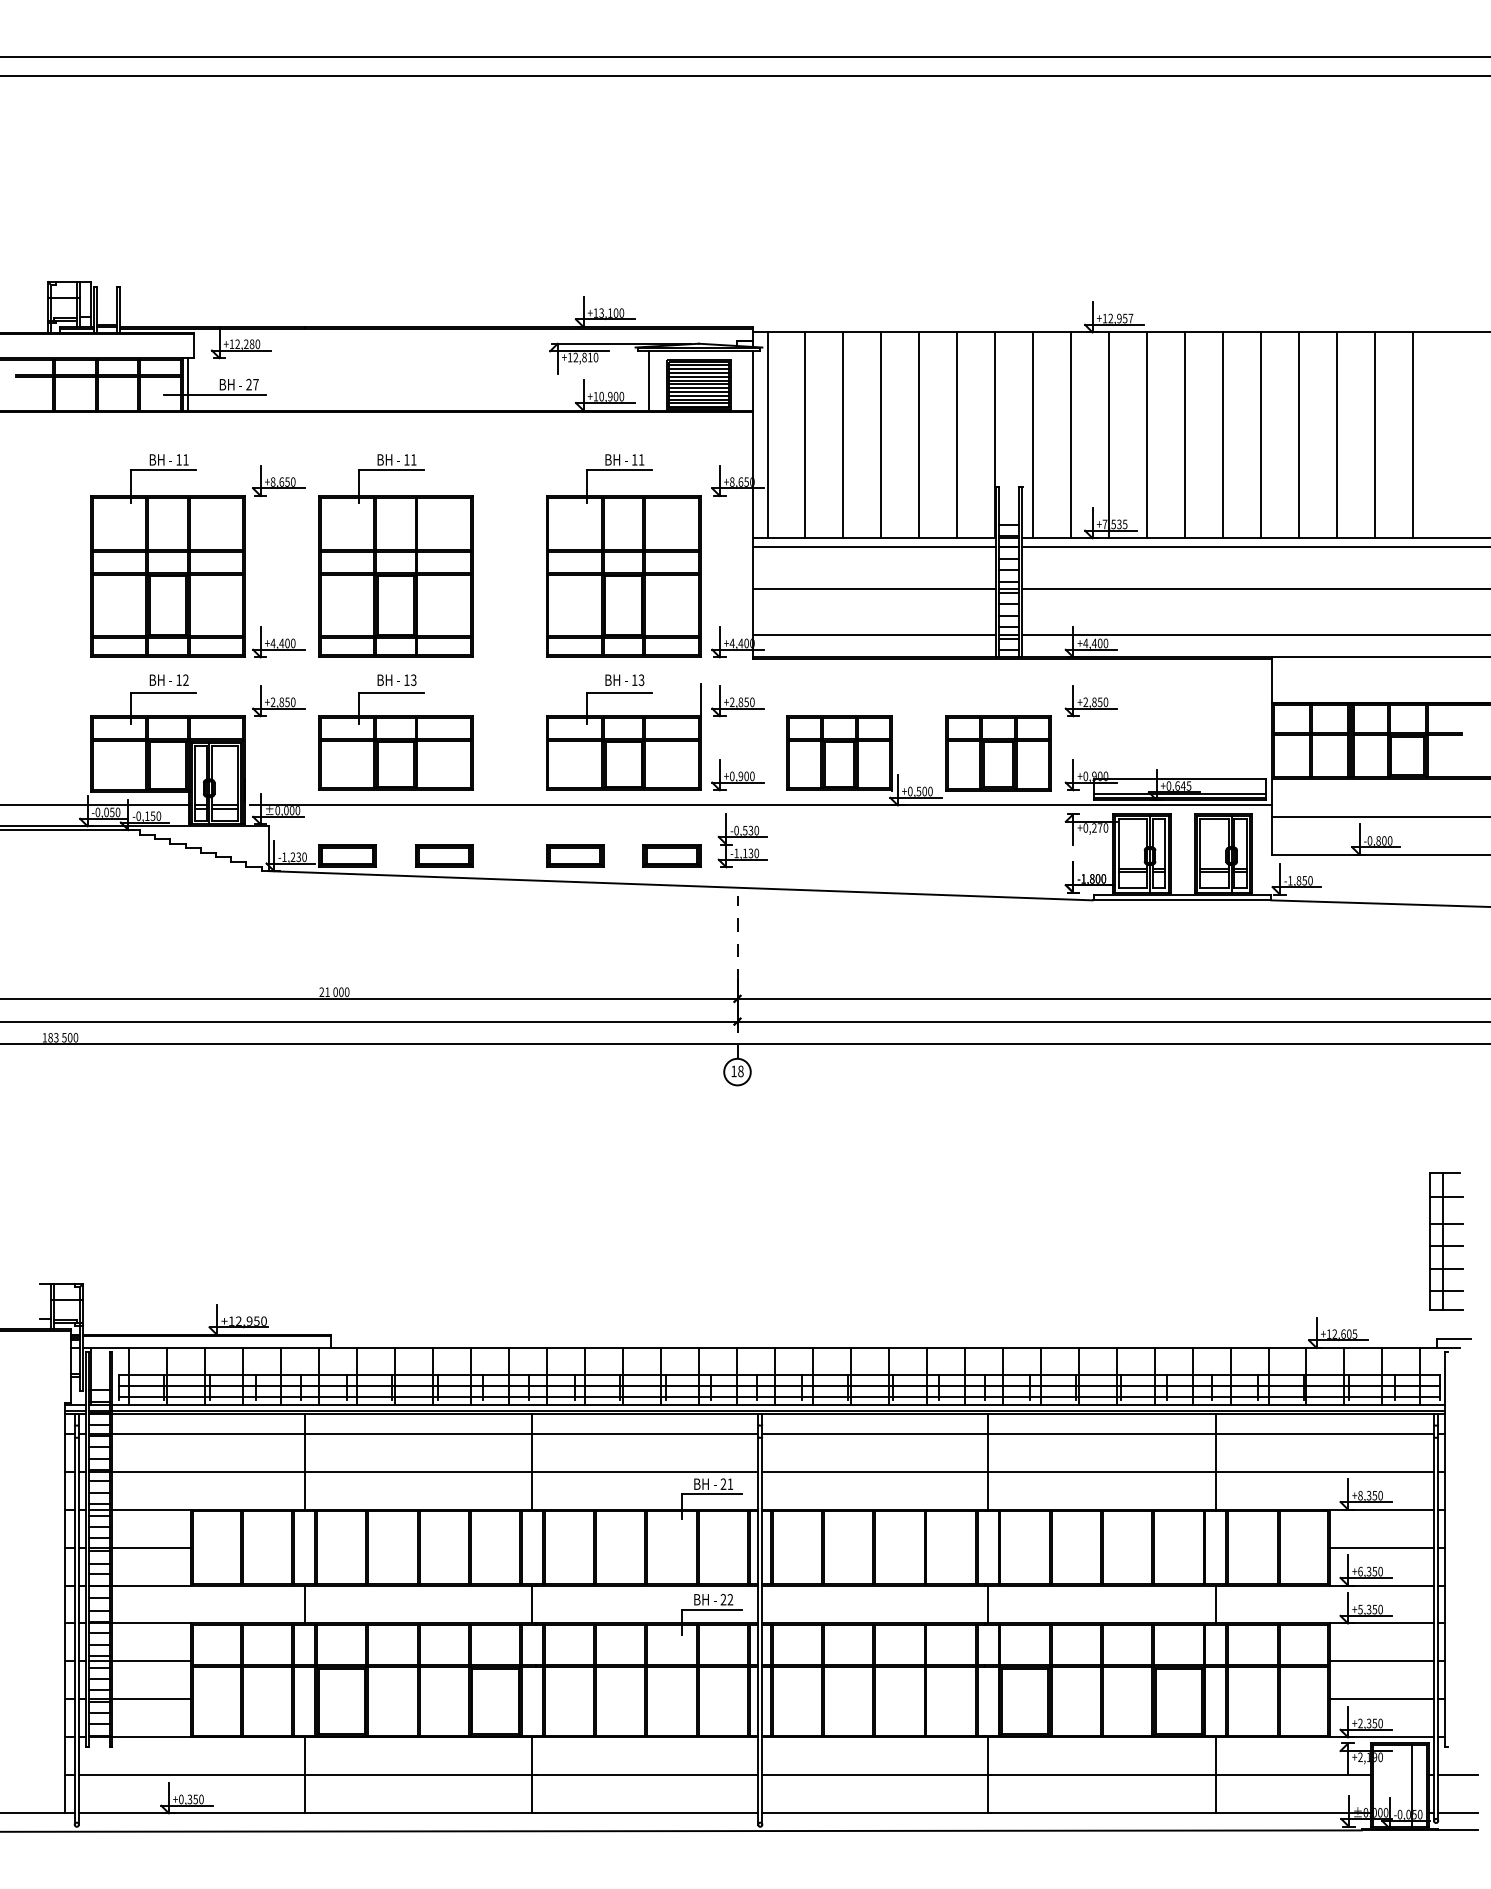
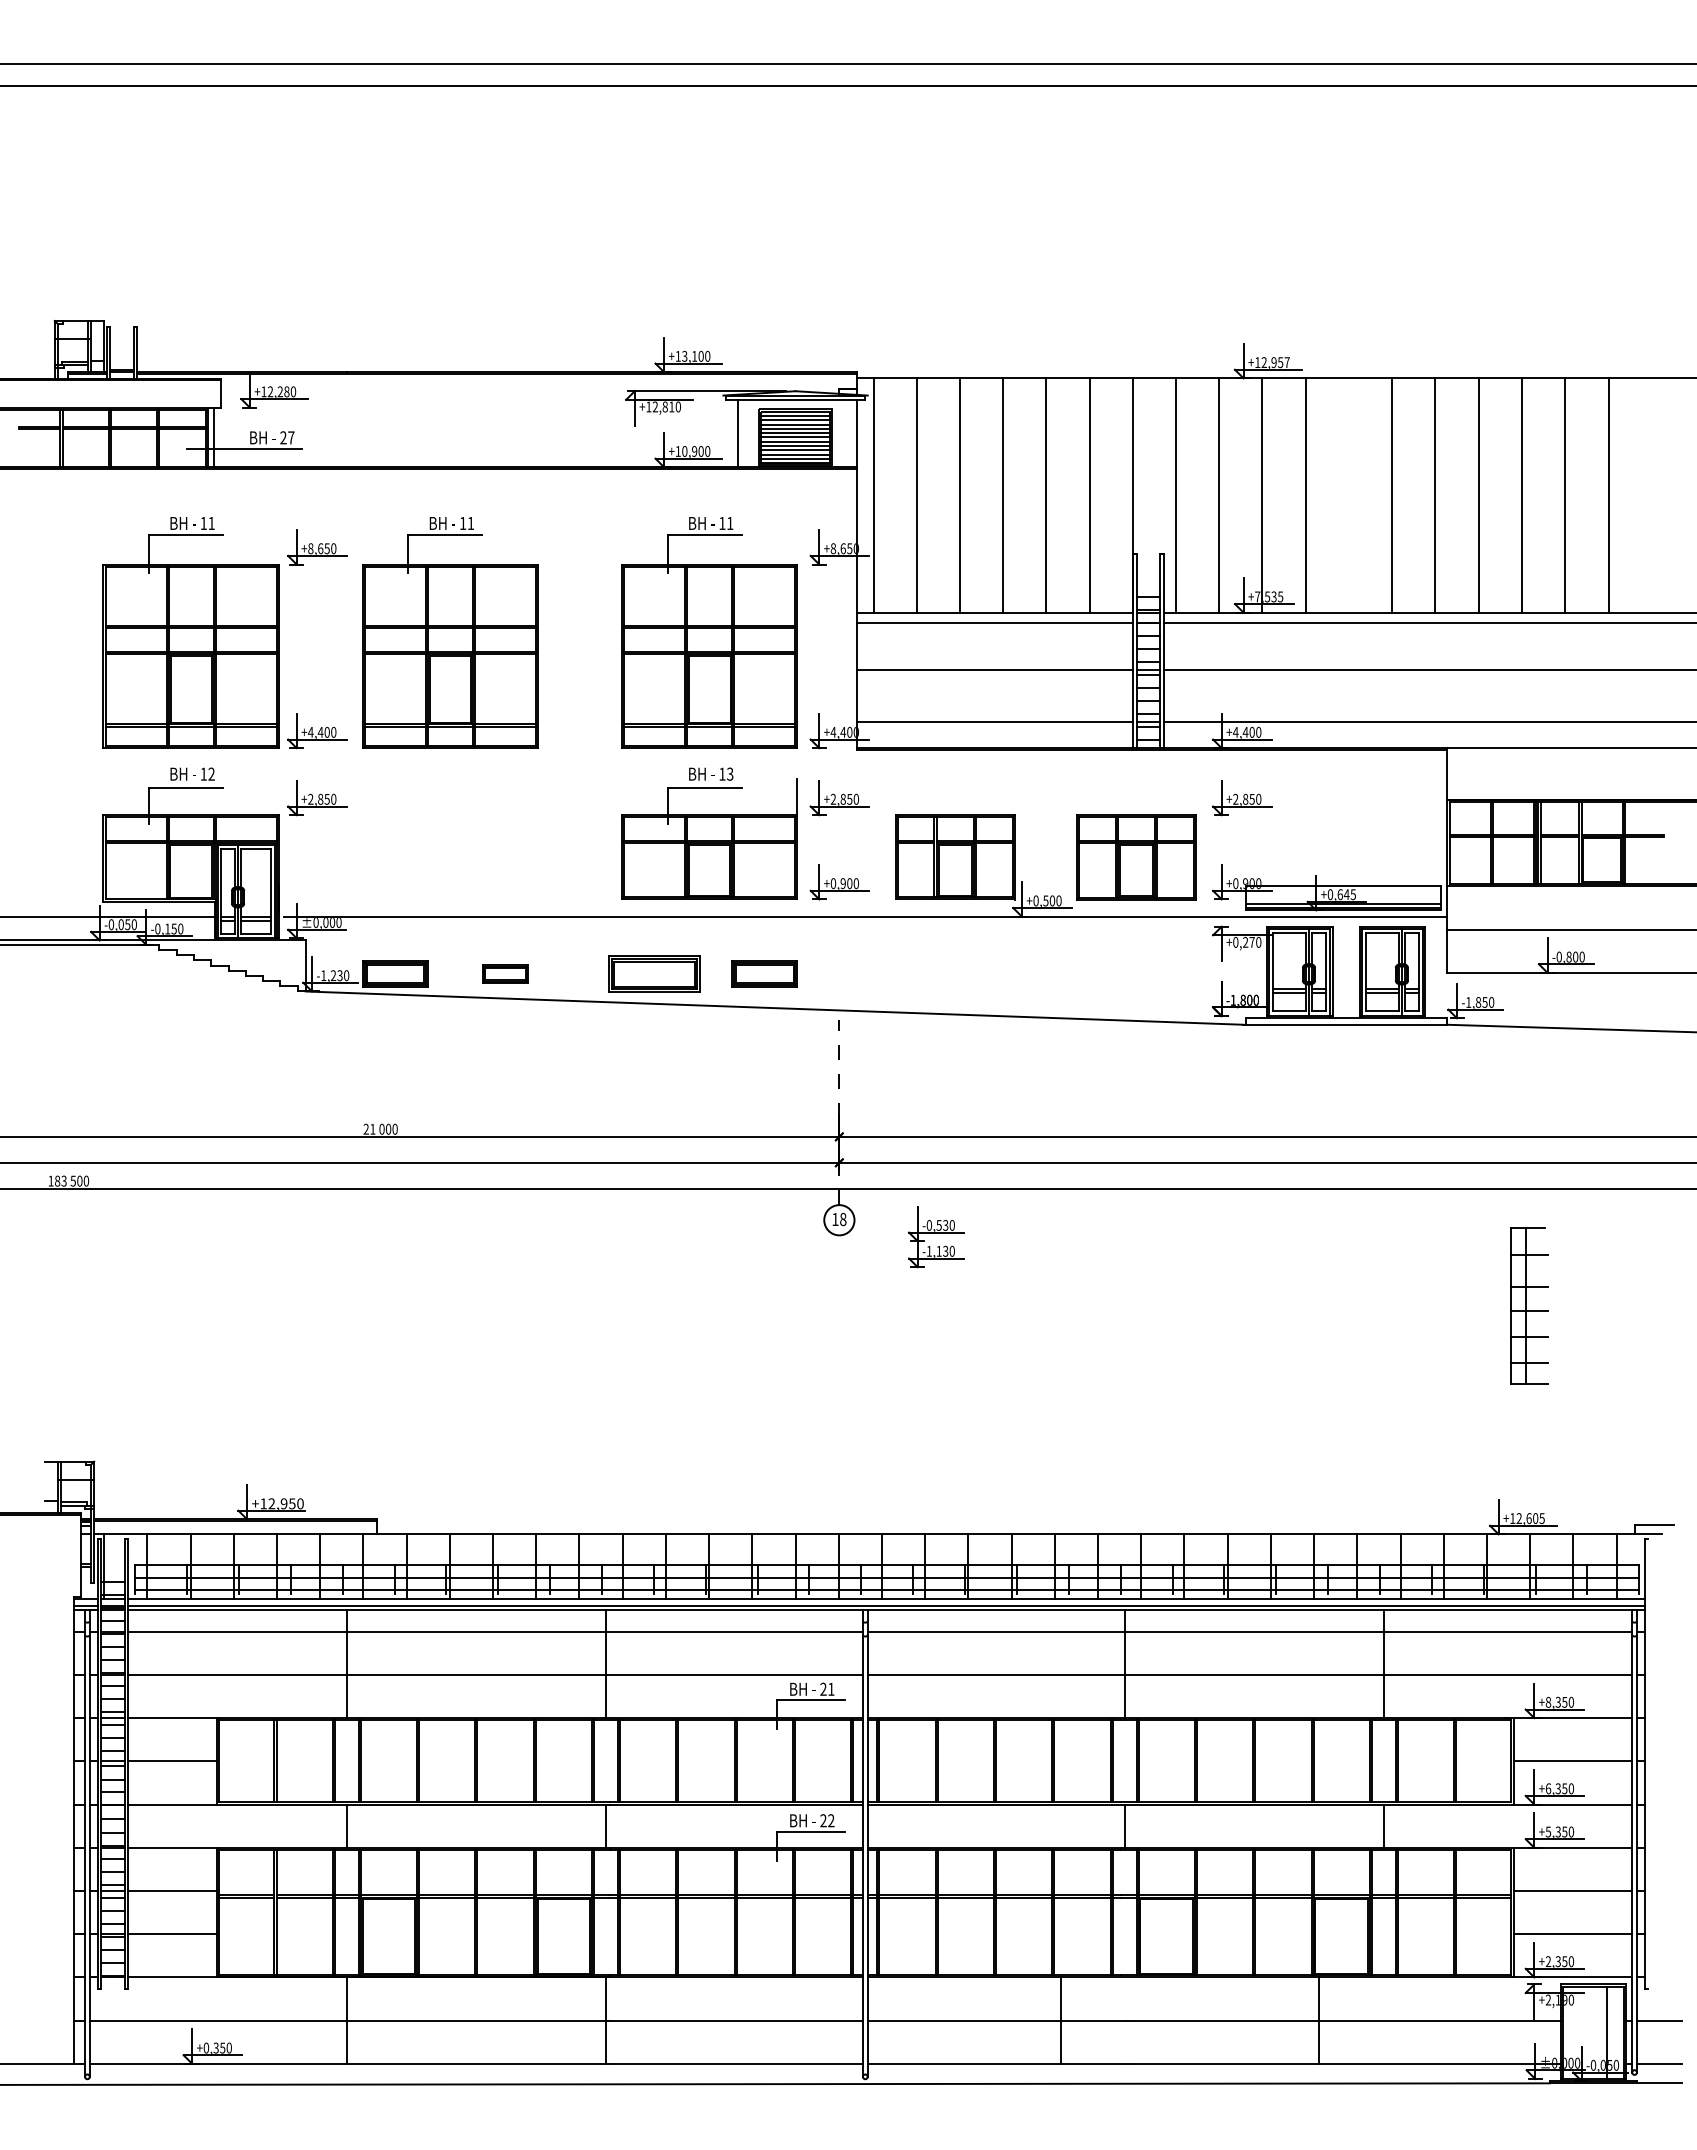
line: (1184, 435) -> (1348, 495), removed
part: (395, 732) -> (450, 833), removed
part: (742, 841) -> (936, 1237), moved
part: (444, 855) -> (505, 973), size x0.7
part: (575, 855) -> (654, 973), size x1.4
part: (1446, 1241) -> (1529, 1305), moved
line: (987, 1775) -> (1060, 2020), moved
line: (1215, 1775) -> (1318, 2020), moved

